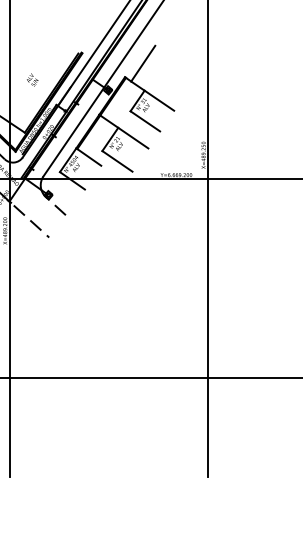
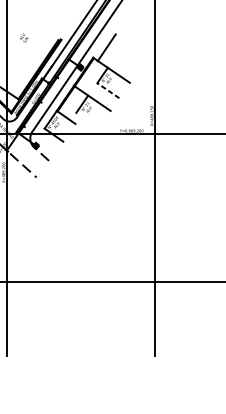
text: (32, 79) -> (24, 37), moved
line: (145, 121) -> (108, 90), solid -> dashed
line: (117, 161) -> (87, 120), removed

